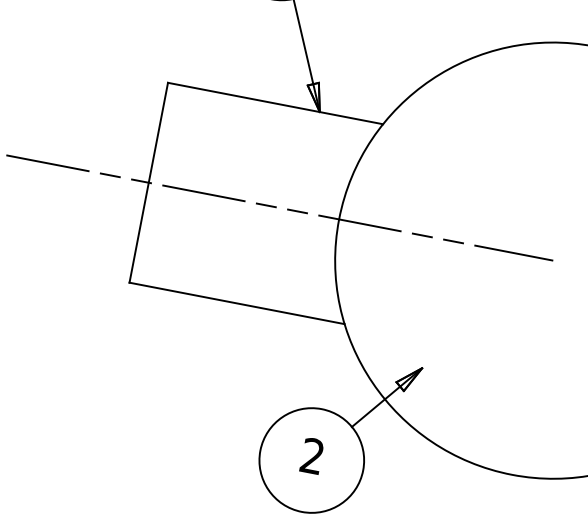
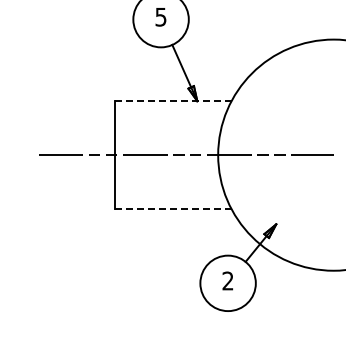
line: (273, 103) -> (172, 101), solid -> dashed
line: (235, 303) -> (172, 209), solid -> dashed

